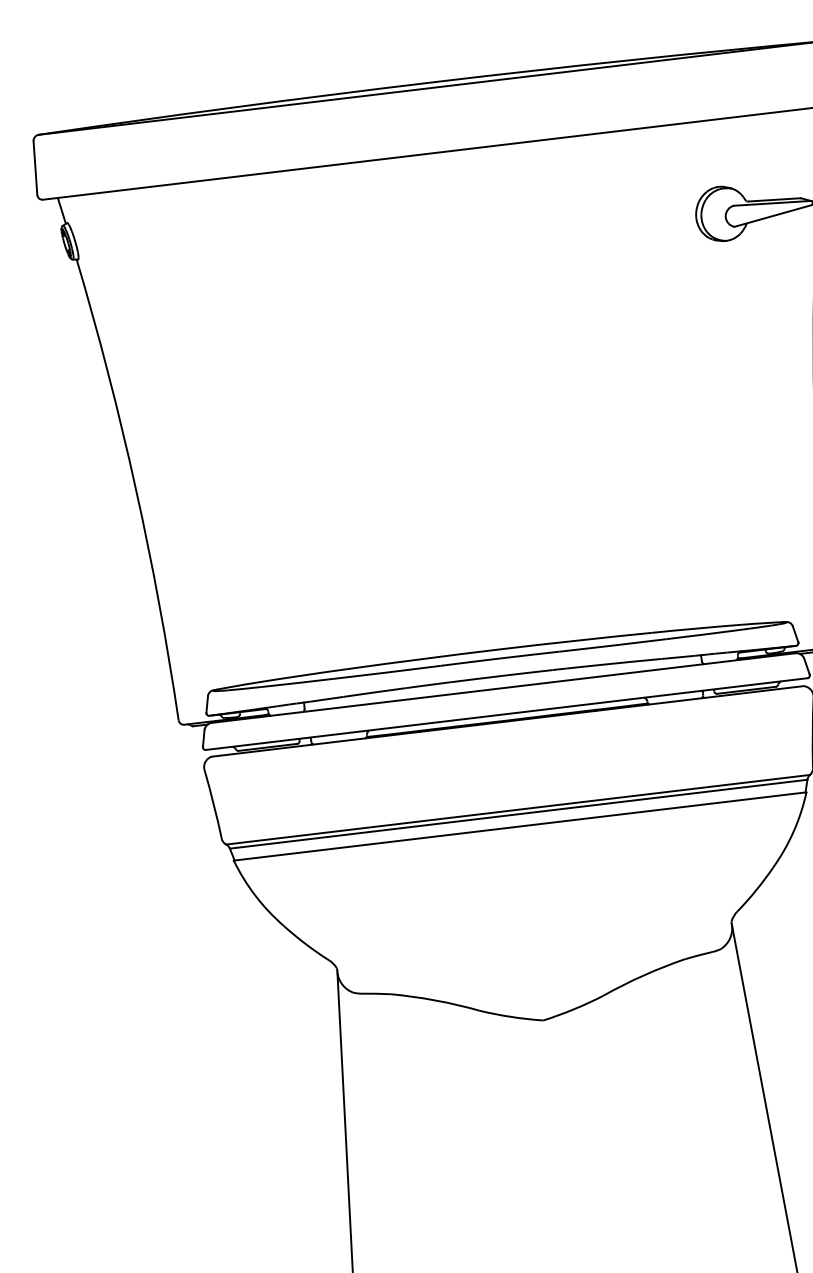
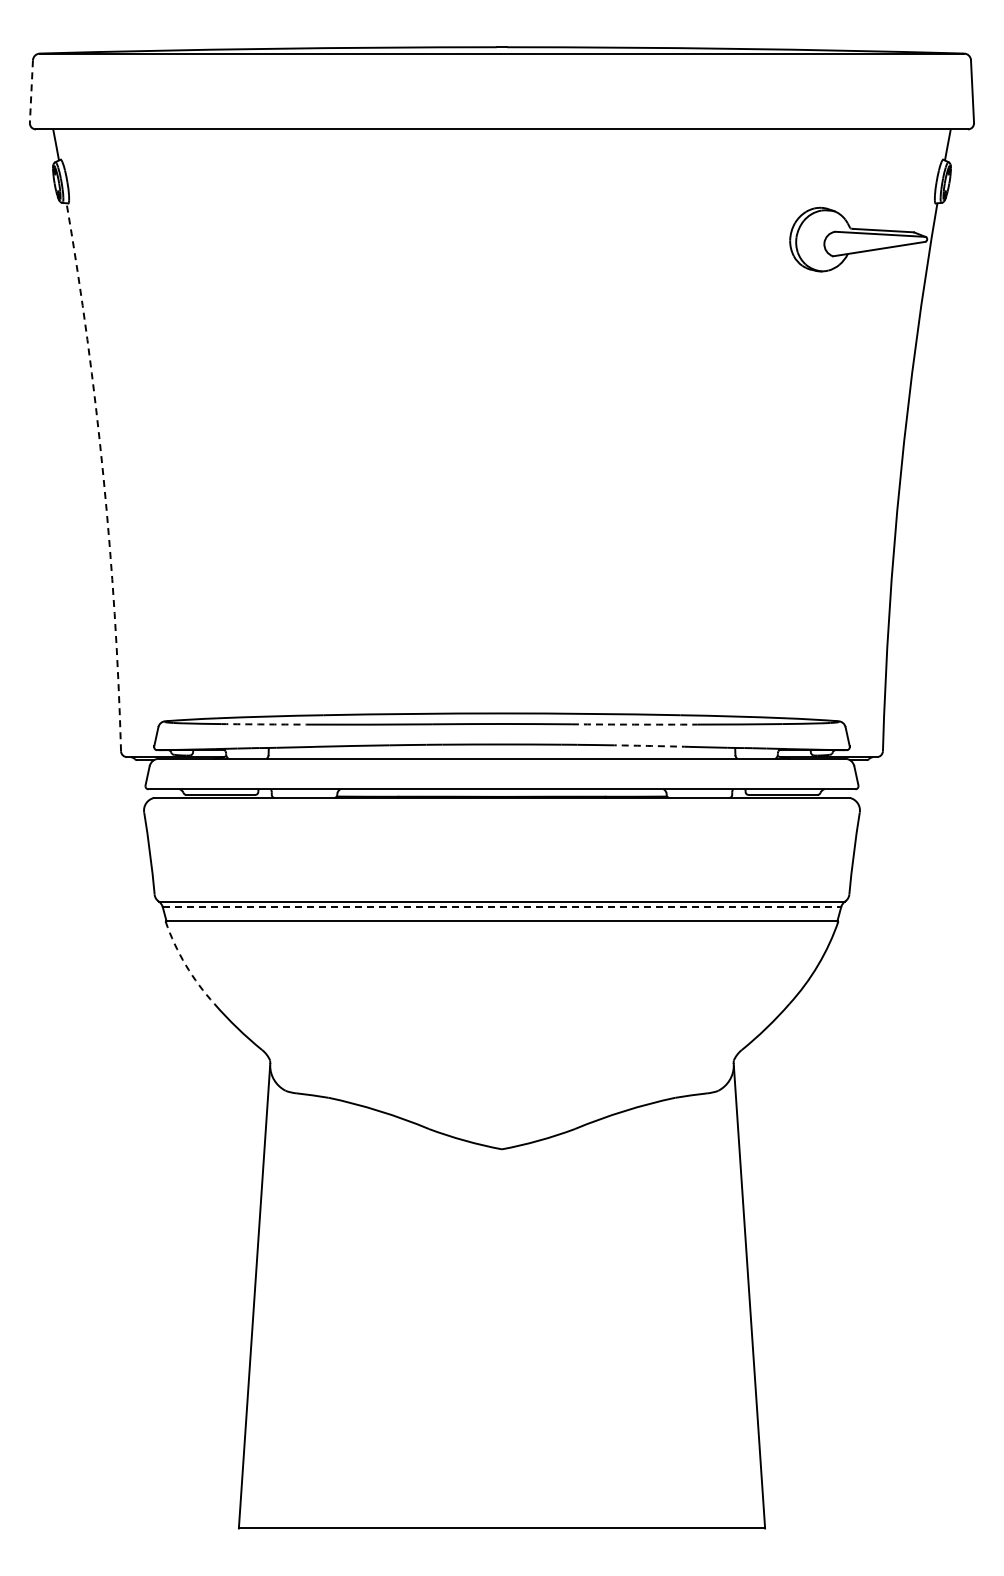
line: (35, 168) -> (31, 92), solid -> dashed
arc: (135, 488) -> (103, 476), solid -> dashed
arc: (612, 645) -> (634, 724), solid -> dashed
arc: (629, 662) -> (651, 746), solid -> dashed
arc: (297, 683) -> (263, 724), solid -> dashed
line: (519, 813) -> (502, 906), solid -> dashed
arc: (255, 896) -> (185, 965), solid -> dashed

